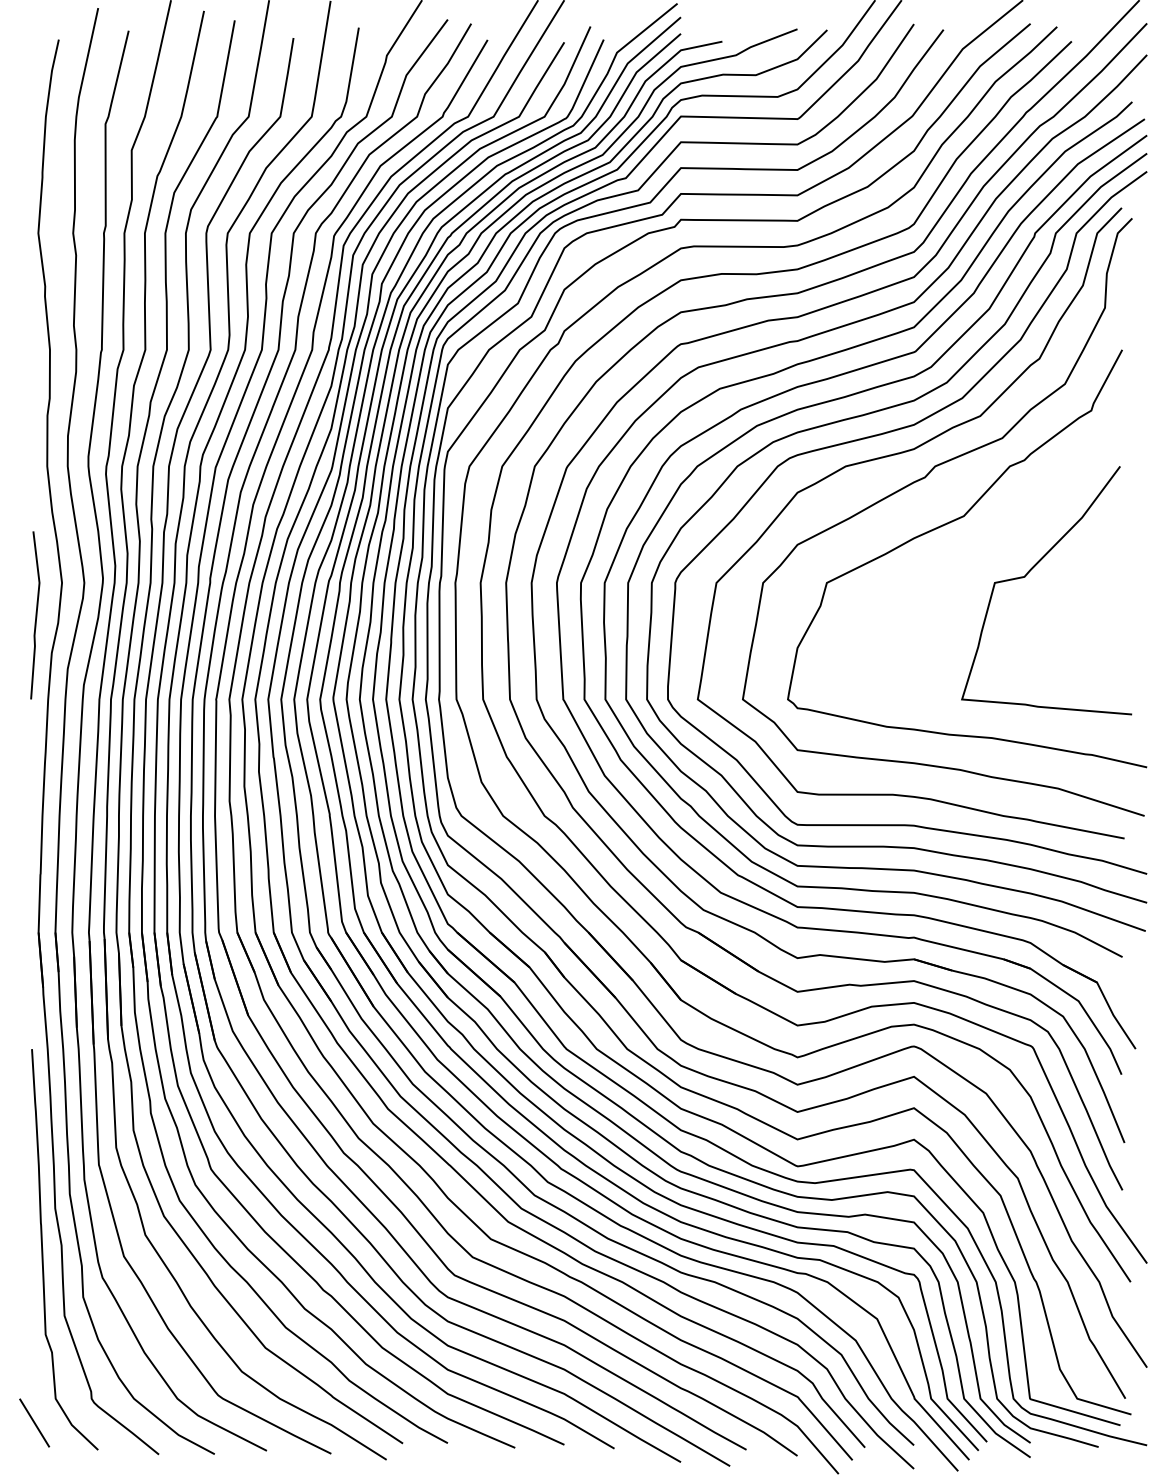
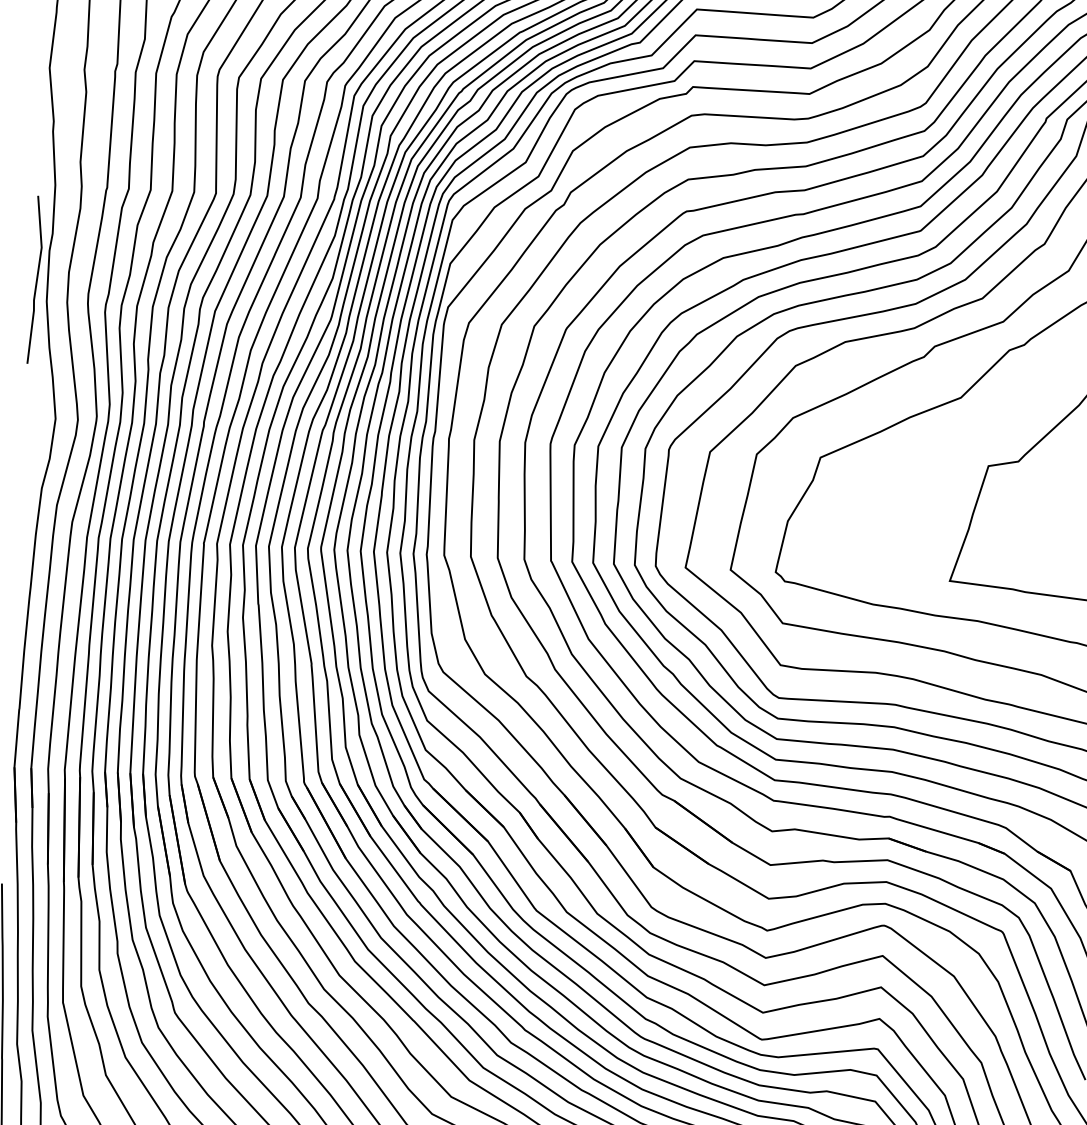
line: (35, 615) -> (36, 280), moved

